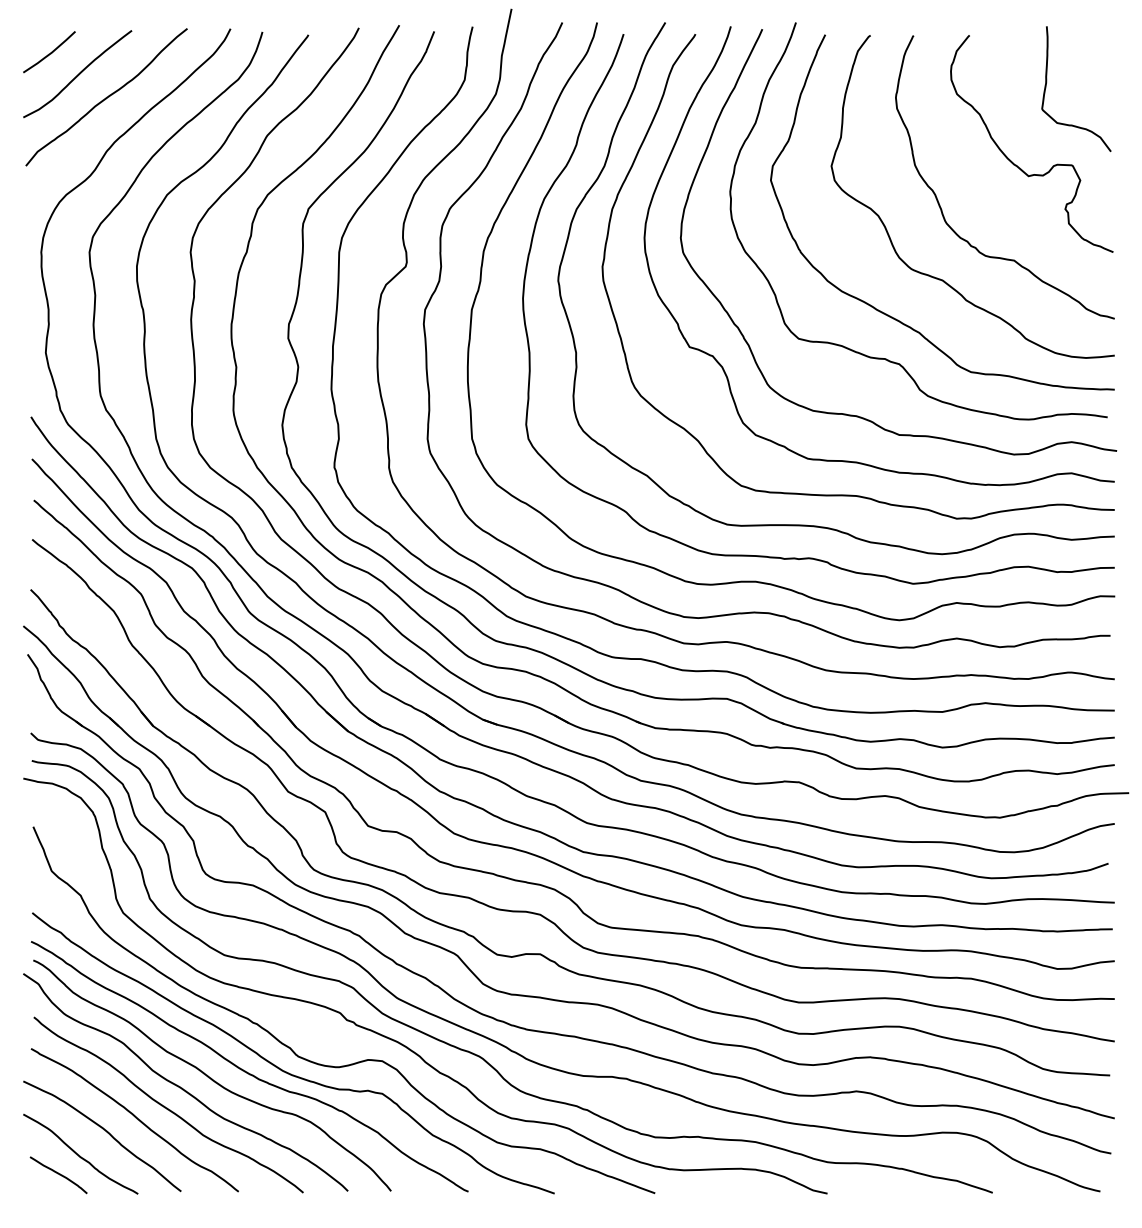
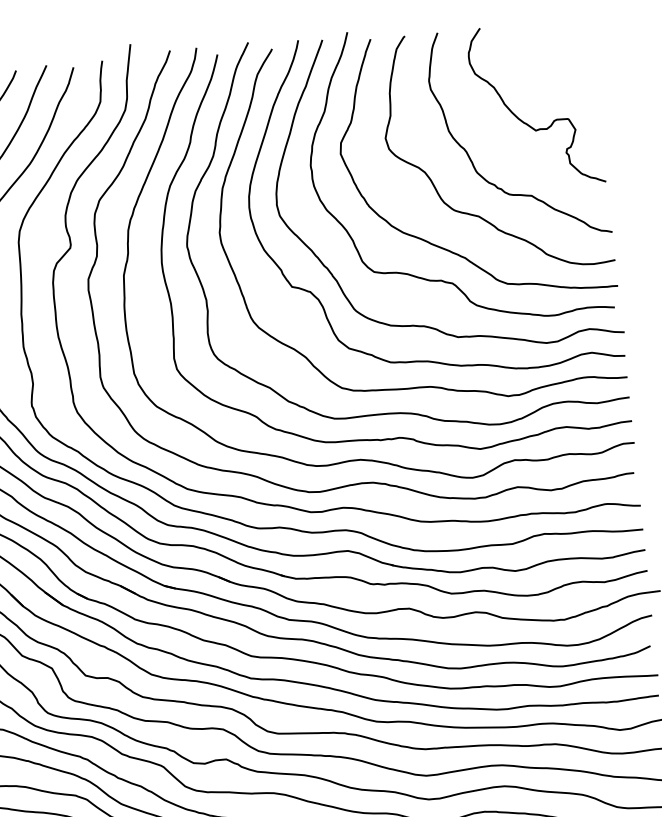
curve: (1047, 82) -> (542, 58), removed

